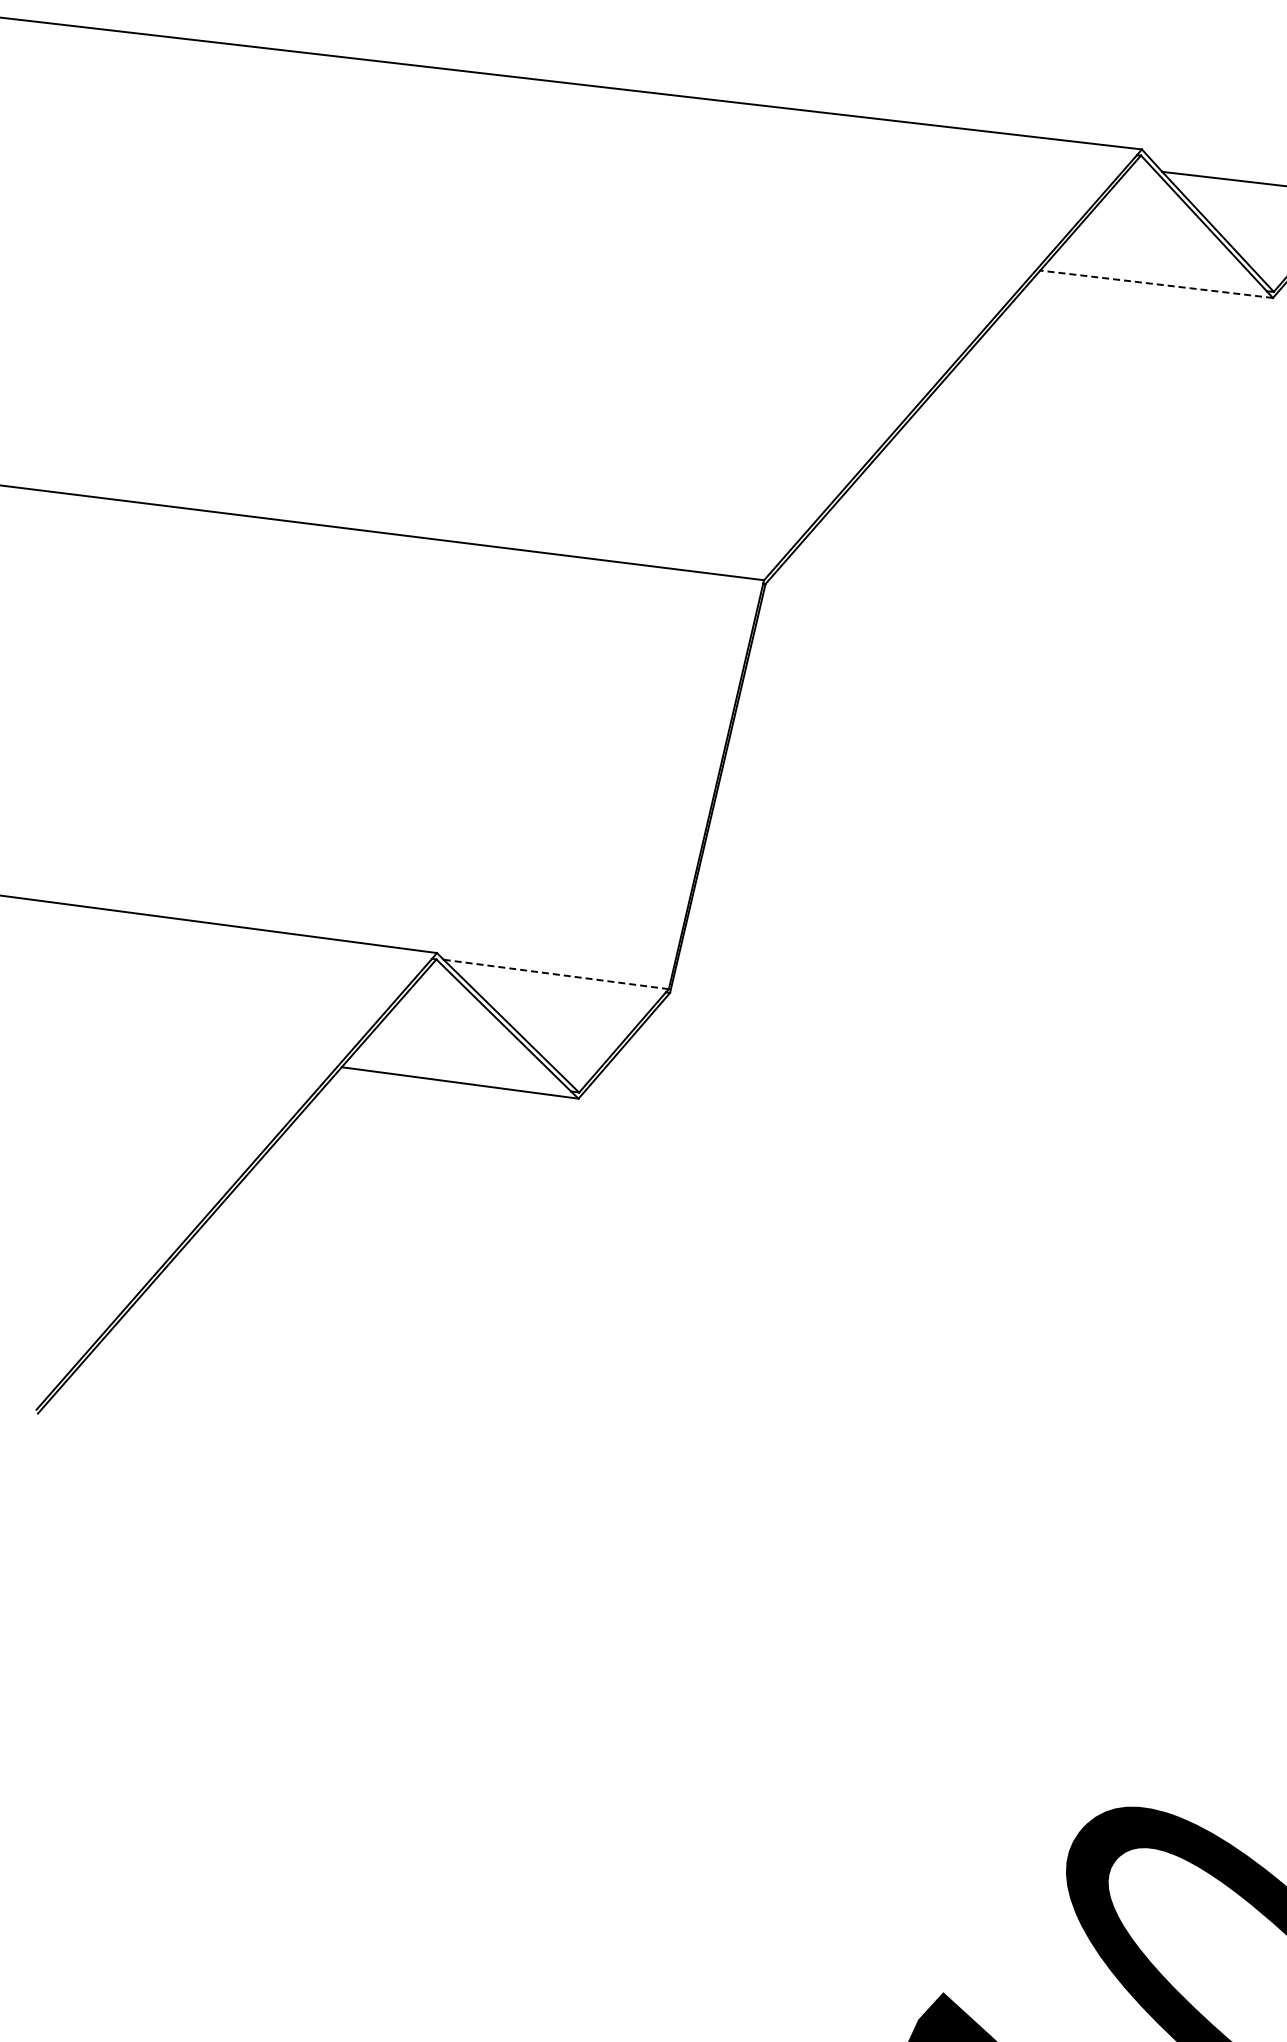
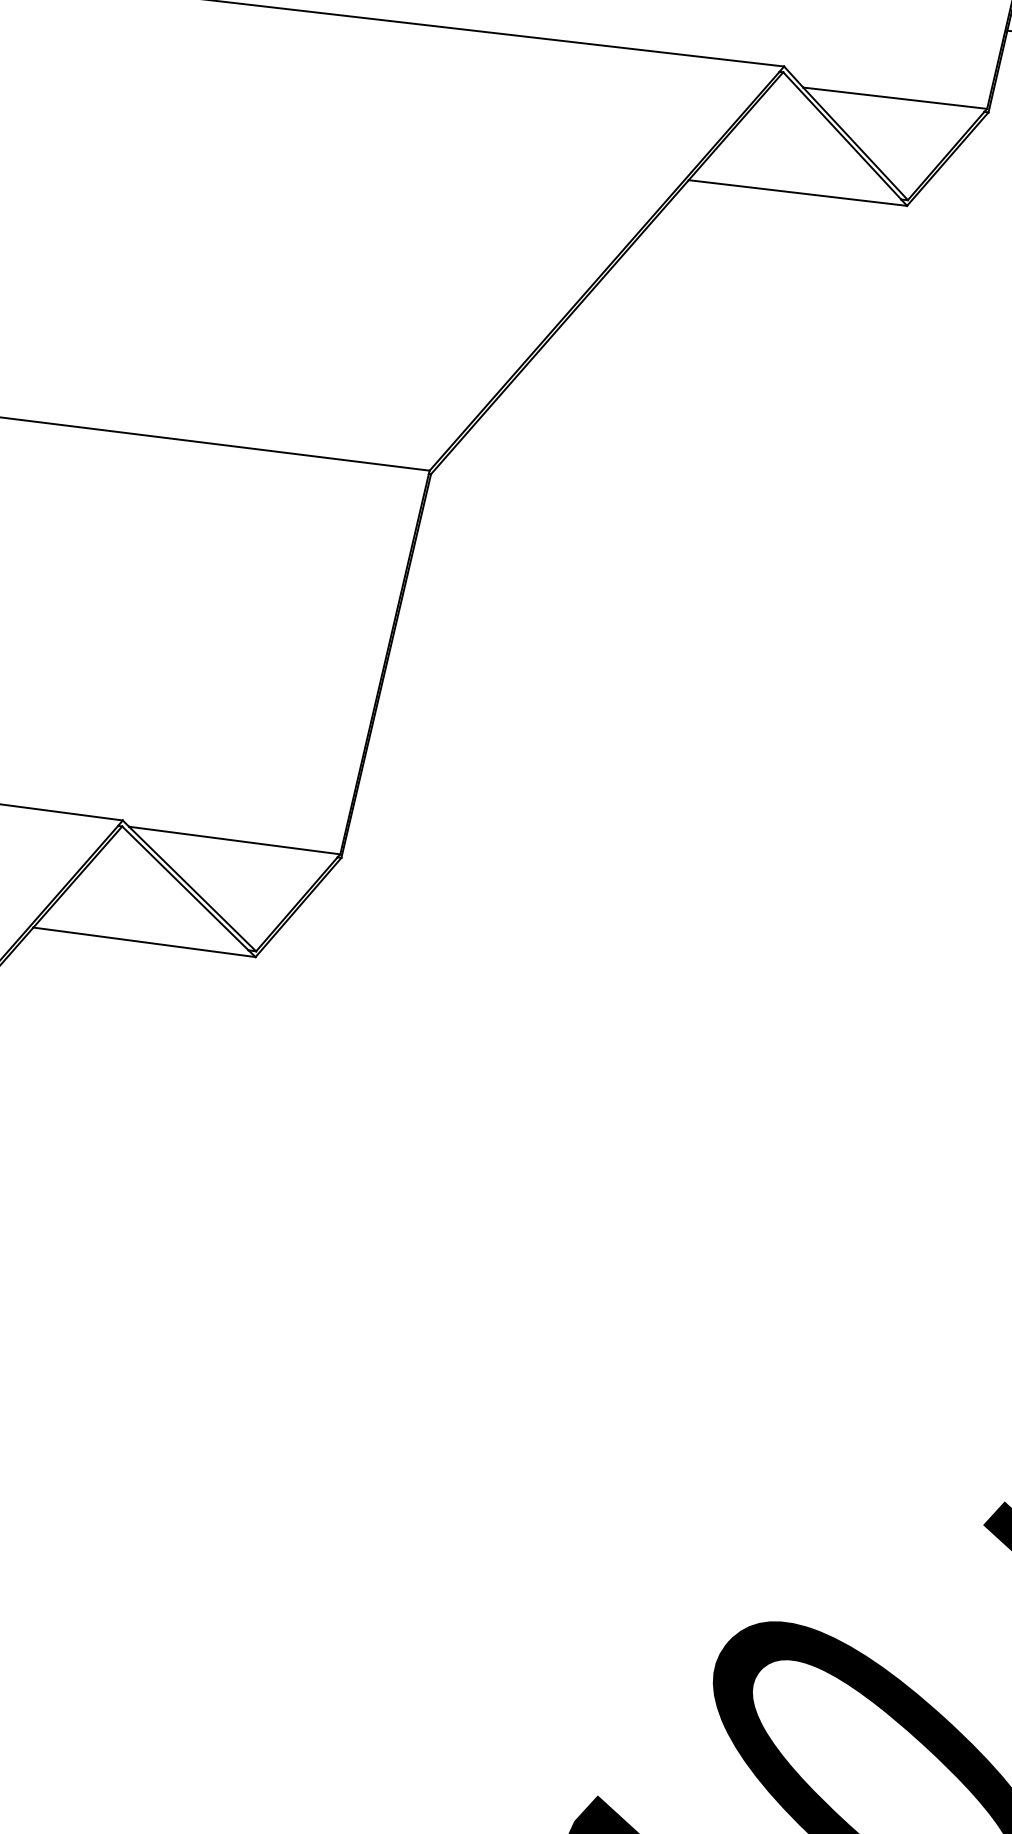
line: (1156, 284) -> (797, 193), dashed -> solid
line: (556, 974) -> (234, 840), dashed -> solid

